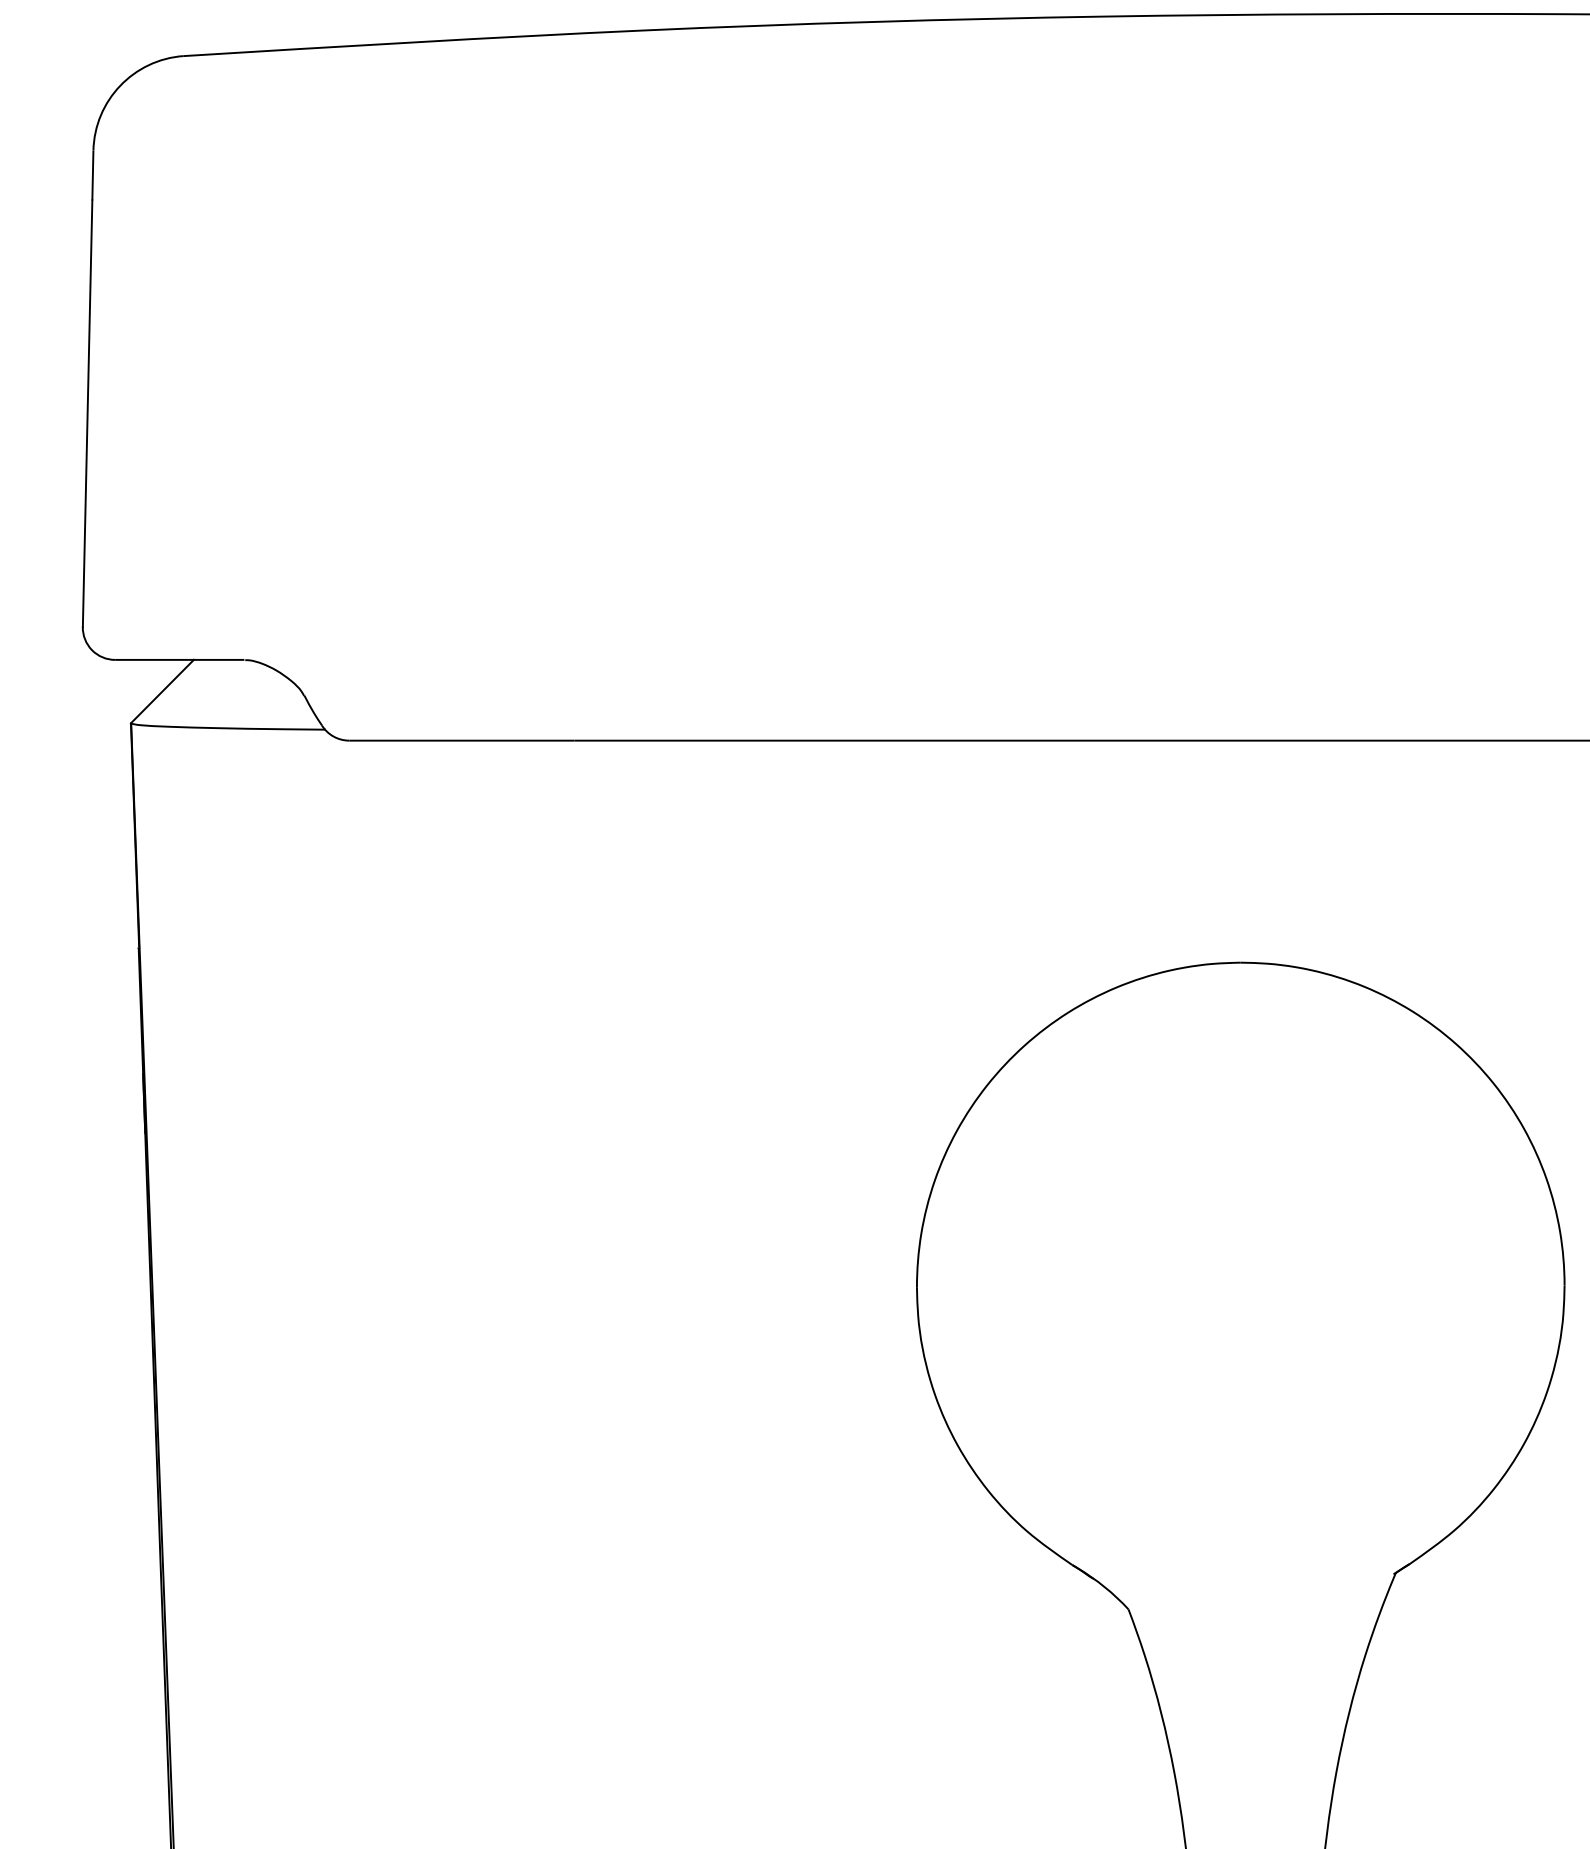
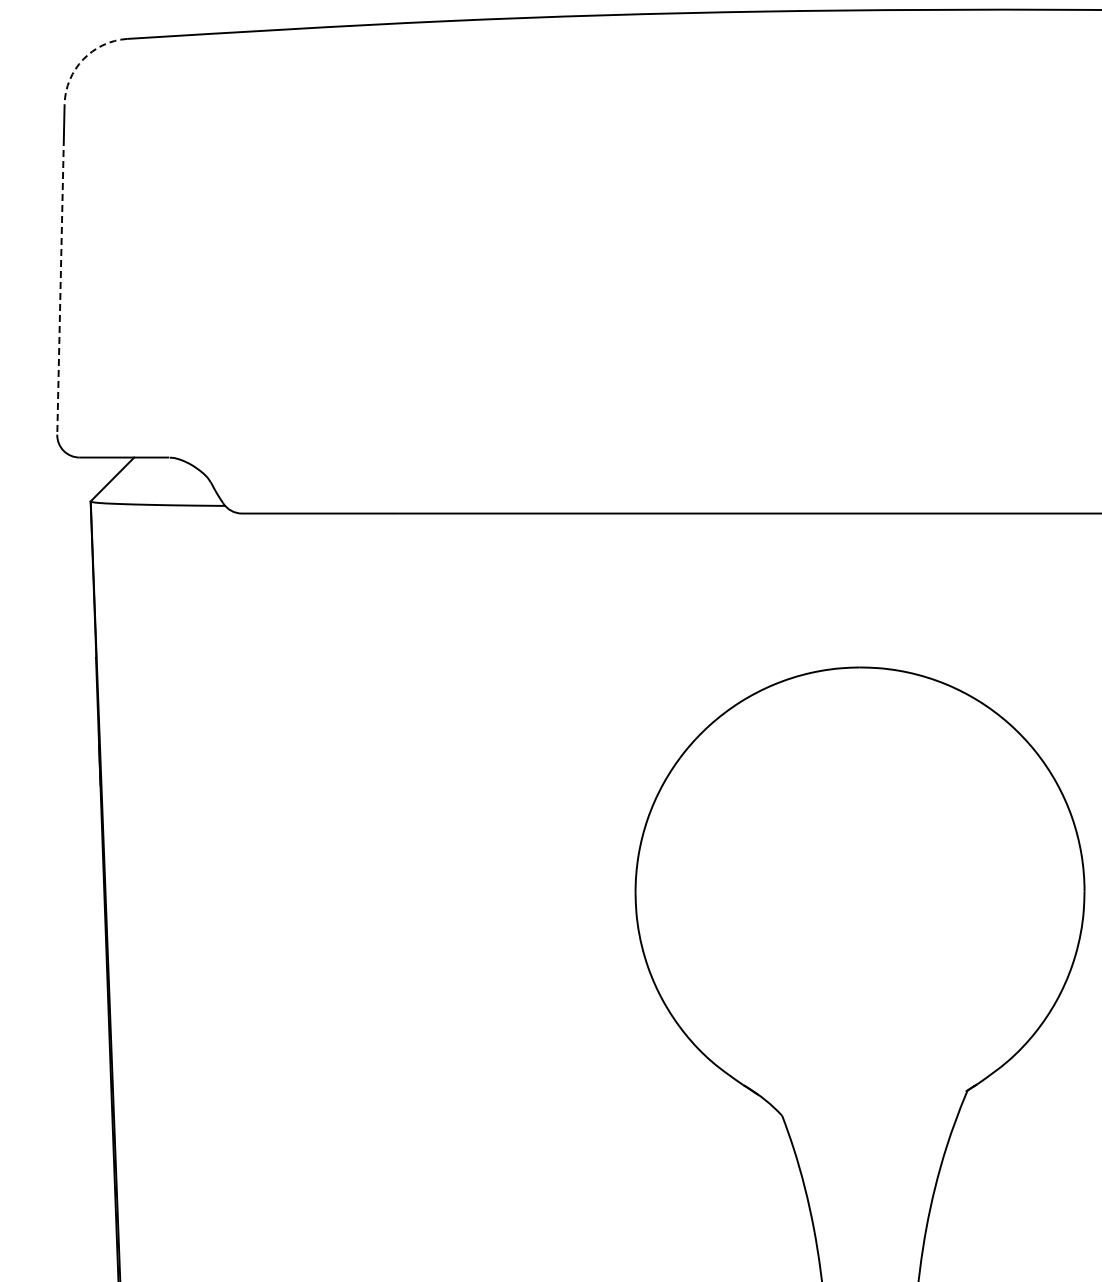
arc: (120, 85) -> (83, 59), solid -> dashed
line: (87, 413) -> (60, 286), solid -> dashed

